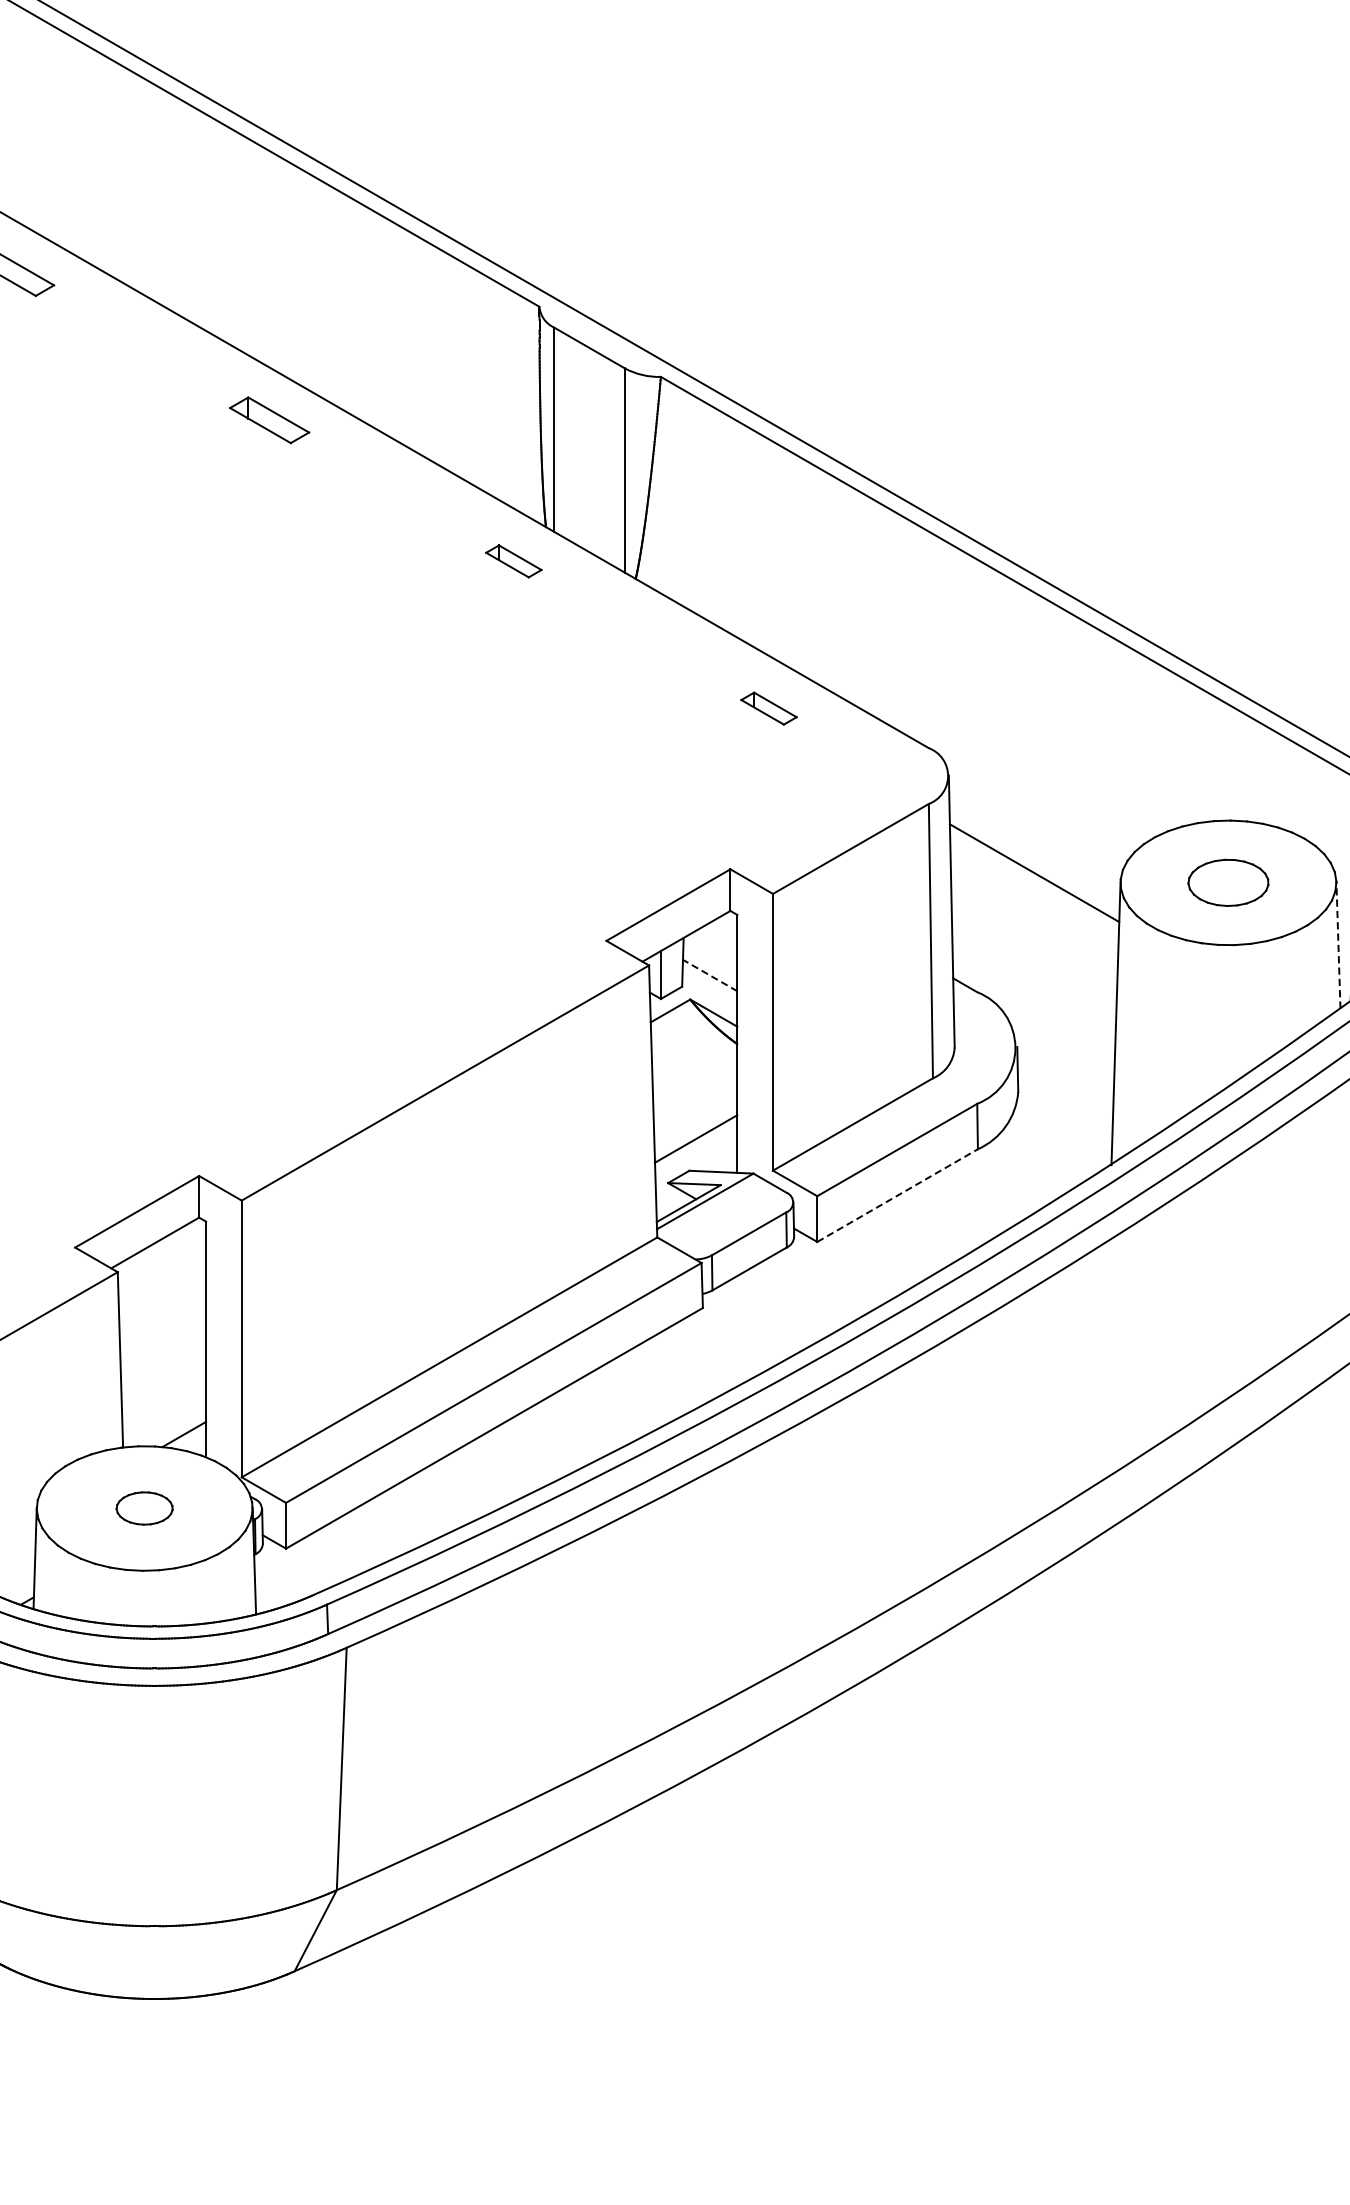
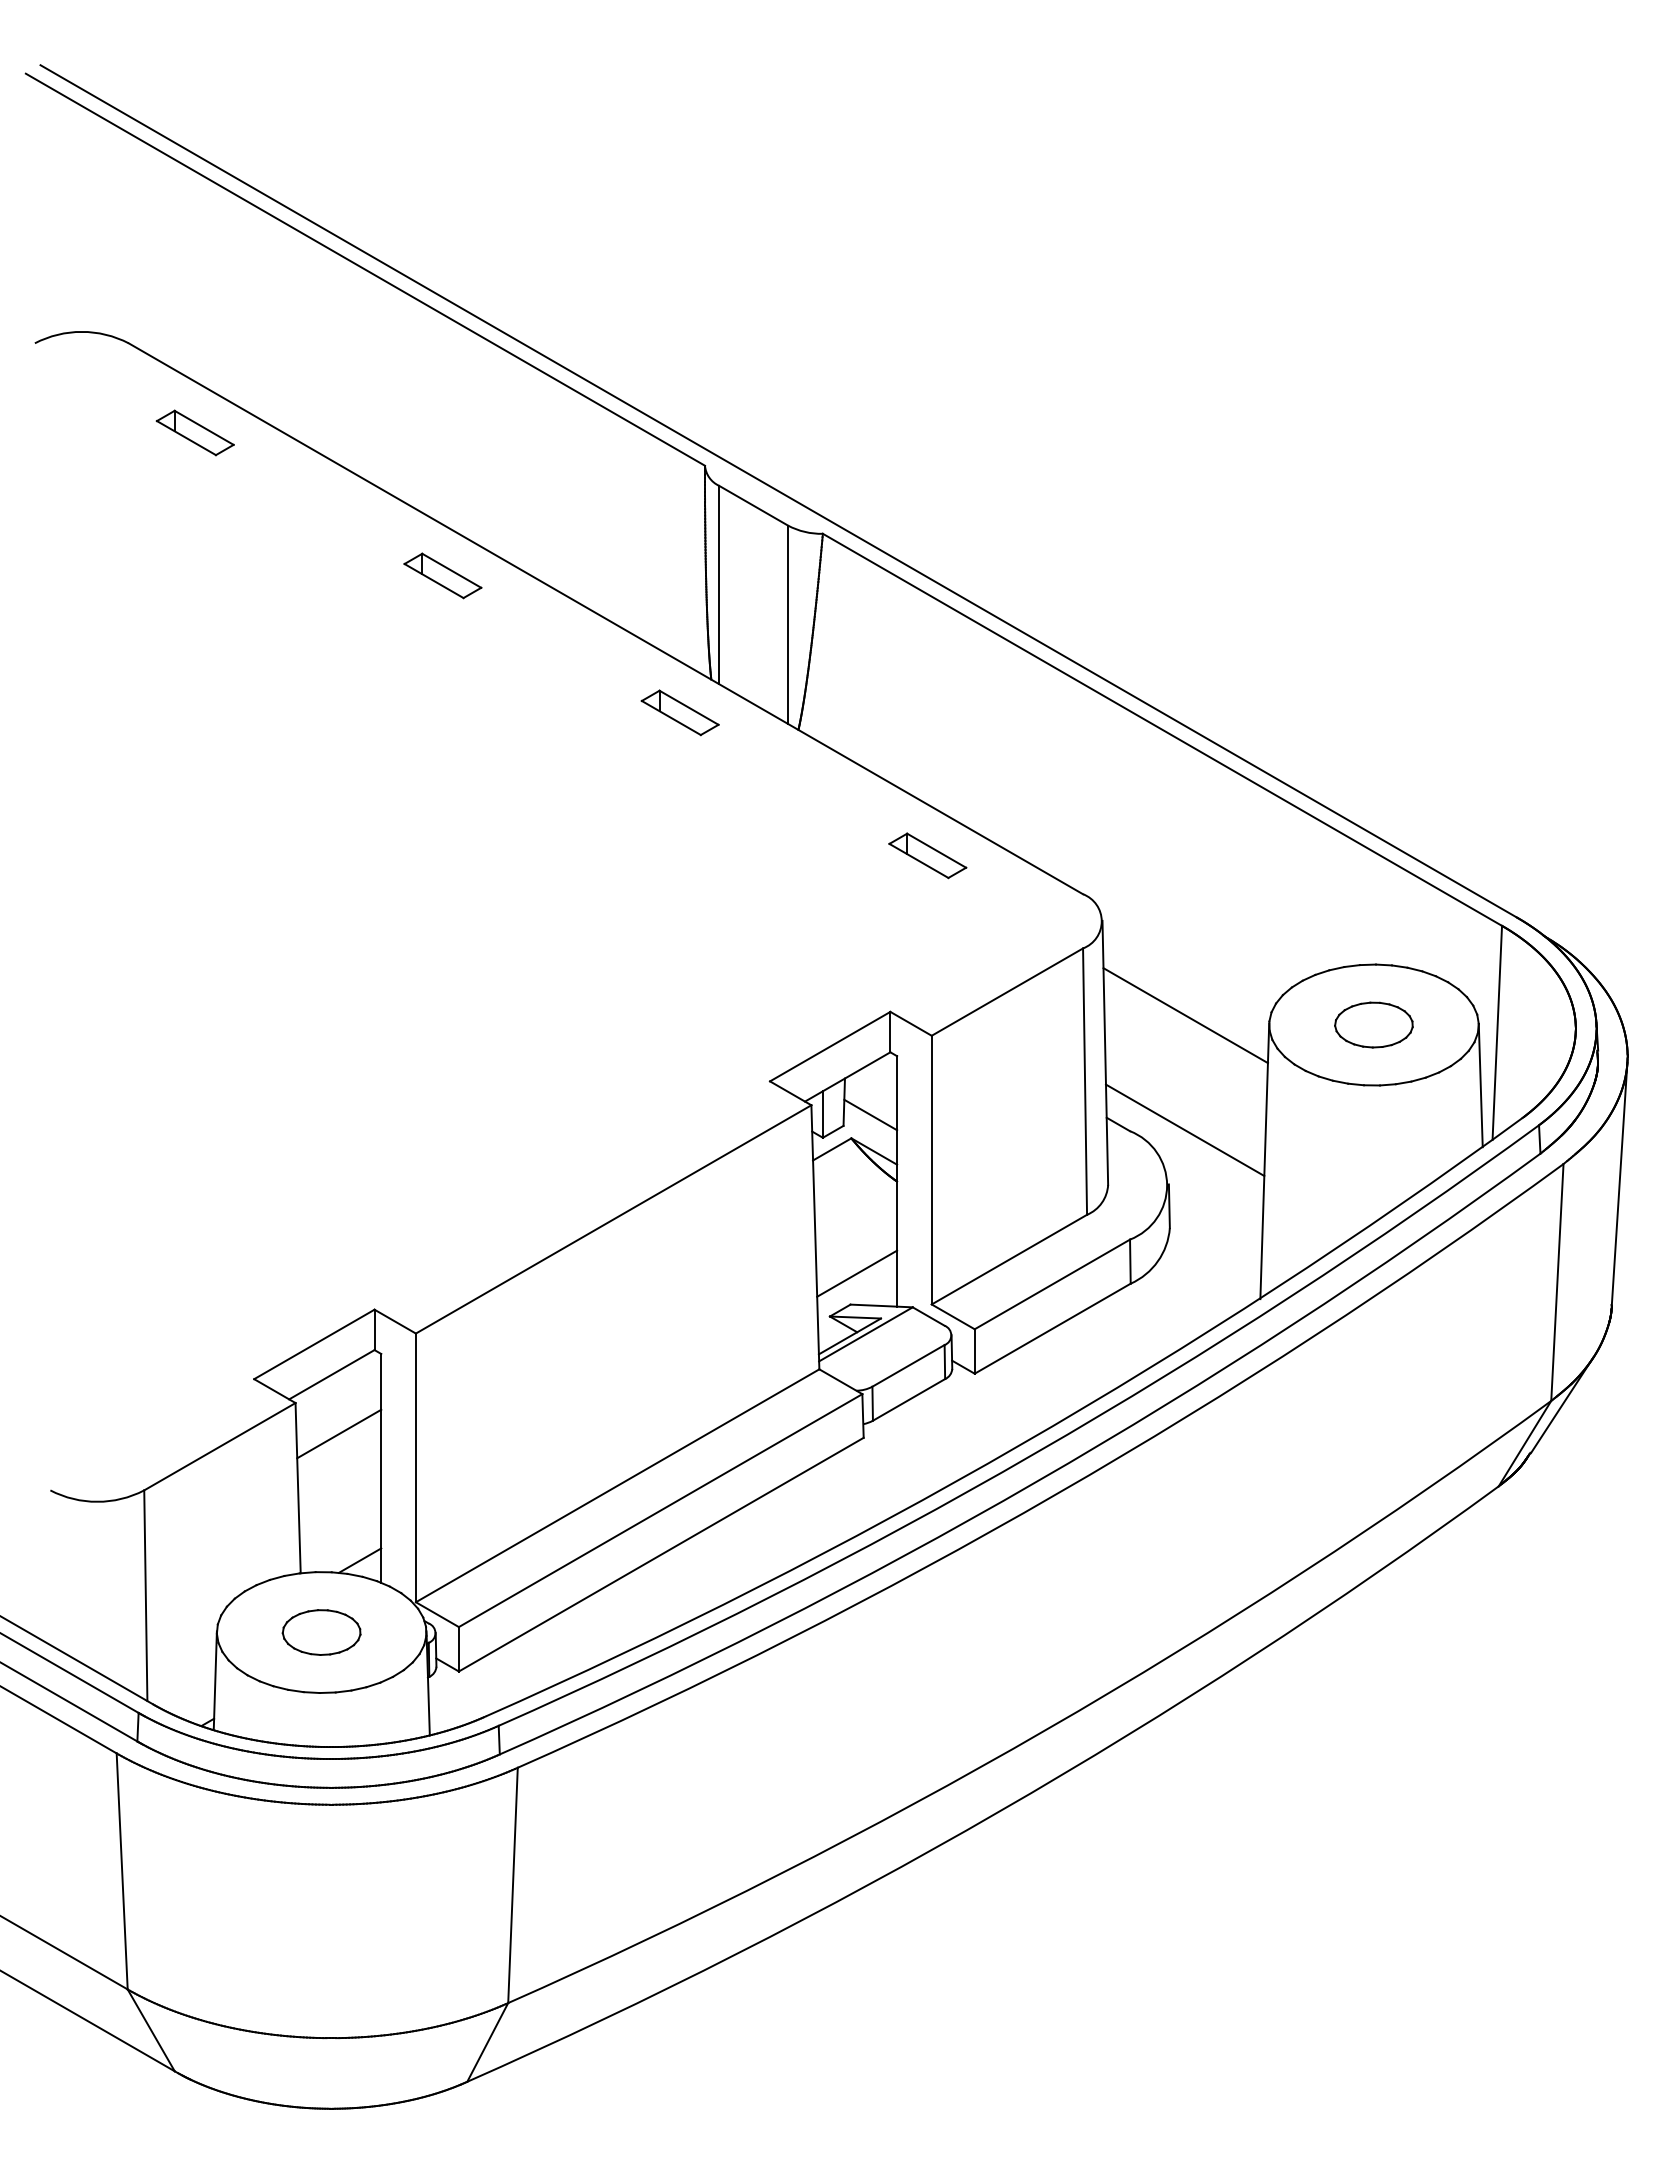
part: (513, 560) -> (679, 712), size x1.43
part: (768, 708) -> (927, 855), size x1.43
line: (1338, 945) -> (1480, 1085), dashed -> solid
line: (709, 974) -> (870, 1114), dashed -> solid
line: (1033, 991) -> (1184, 1130), added
line: (898, 1195) -> (1053, 1328), dashed -> solid
line: (163, 1303) -> (339, 1433), added
part: (144, 1508) -> (321, 1632), size x1.43

